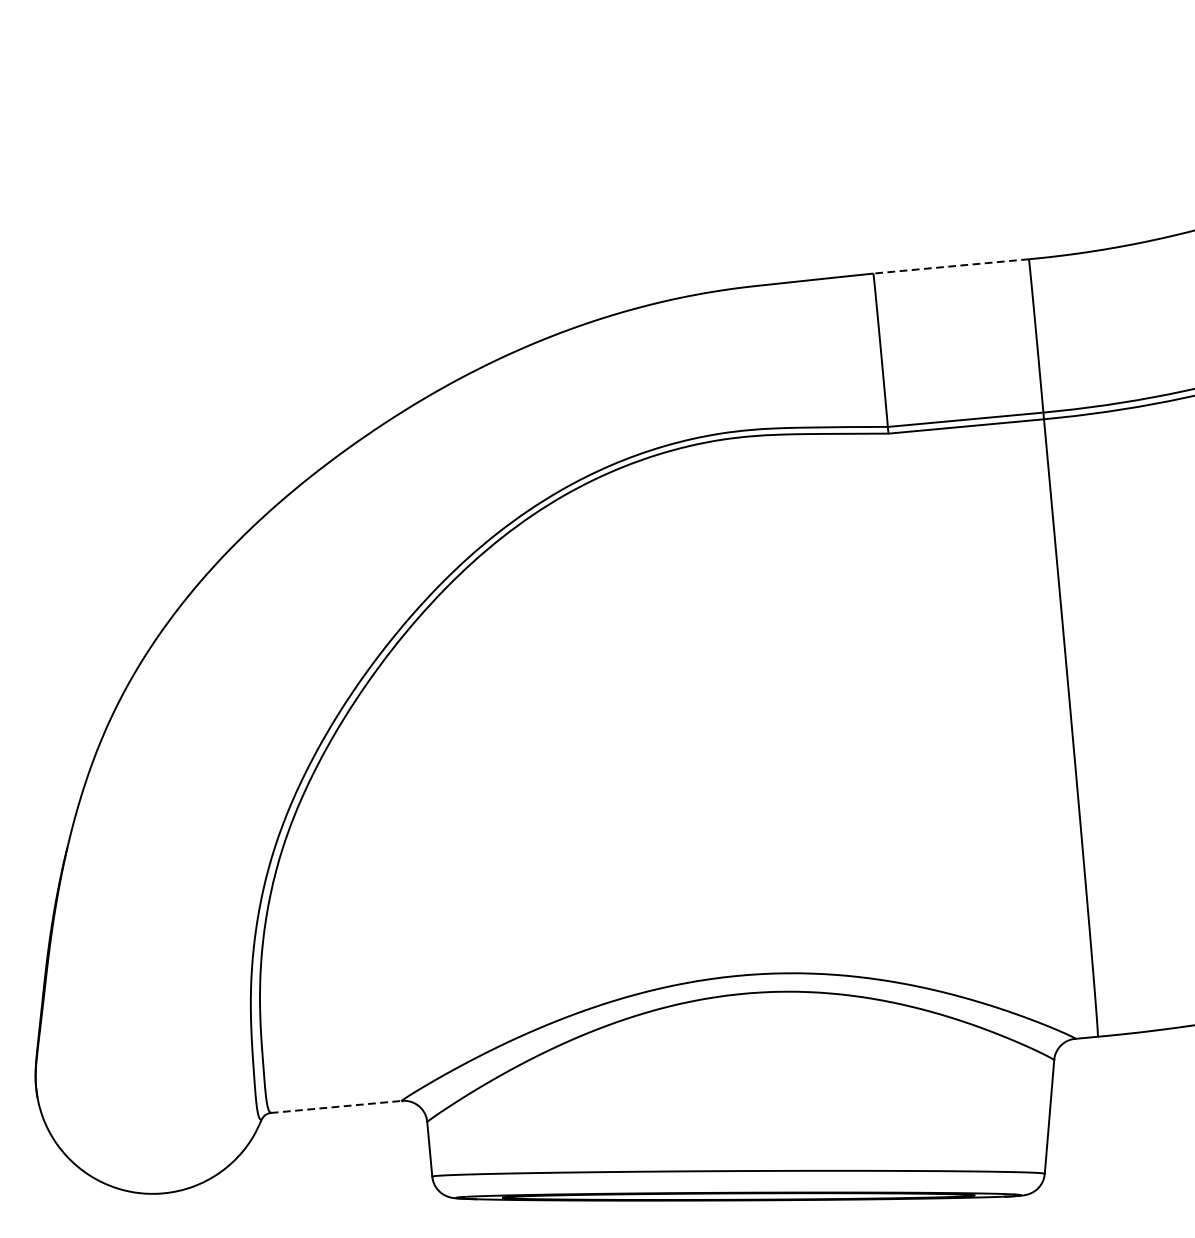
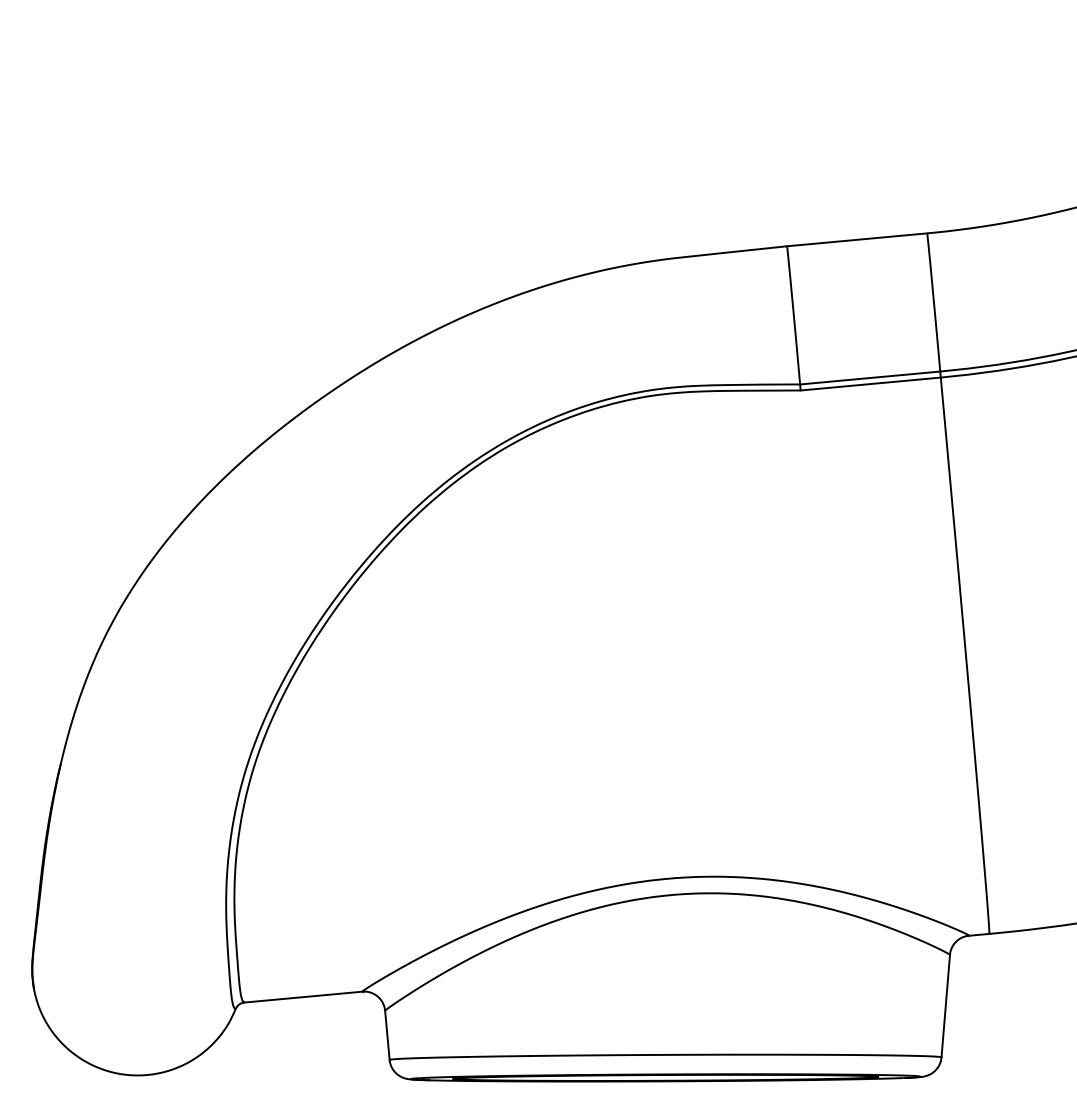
line: (950, 266) -> (856, 239), dashed -> solid
line: (336, 1107) -> (303, 997), dashed -> solid

